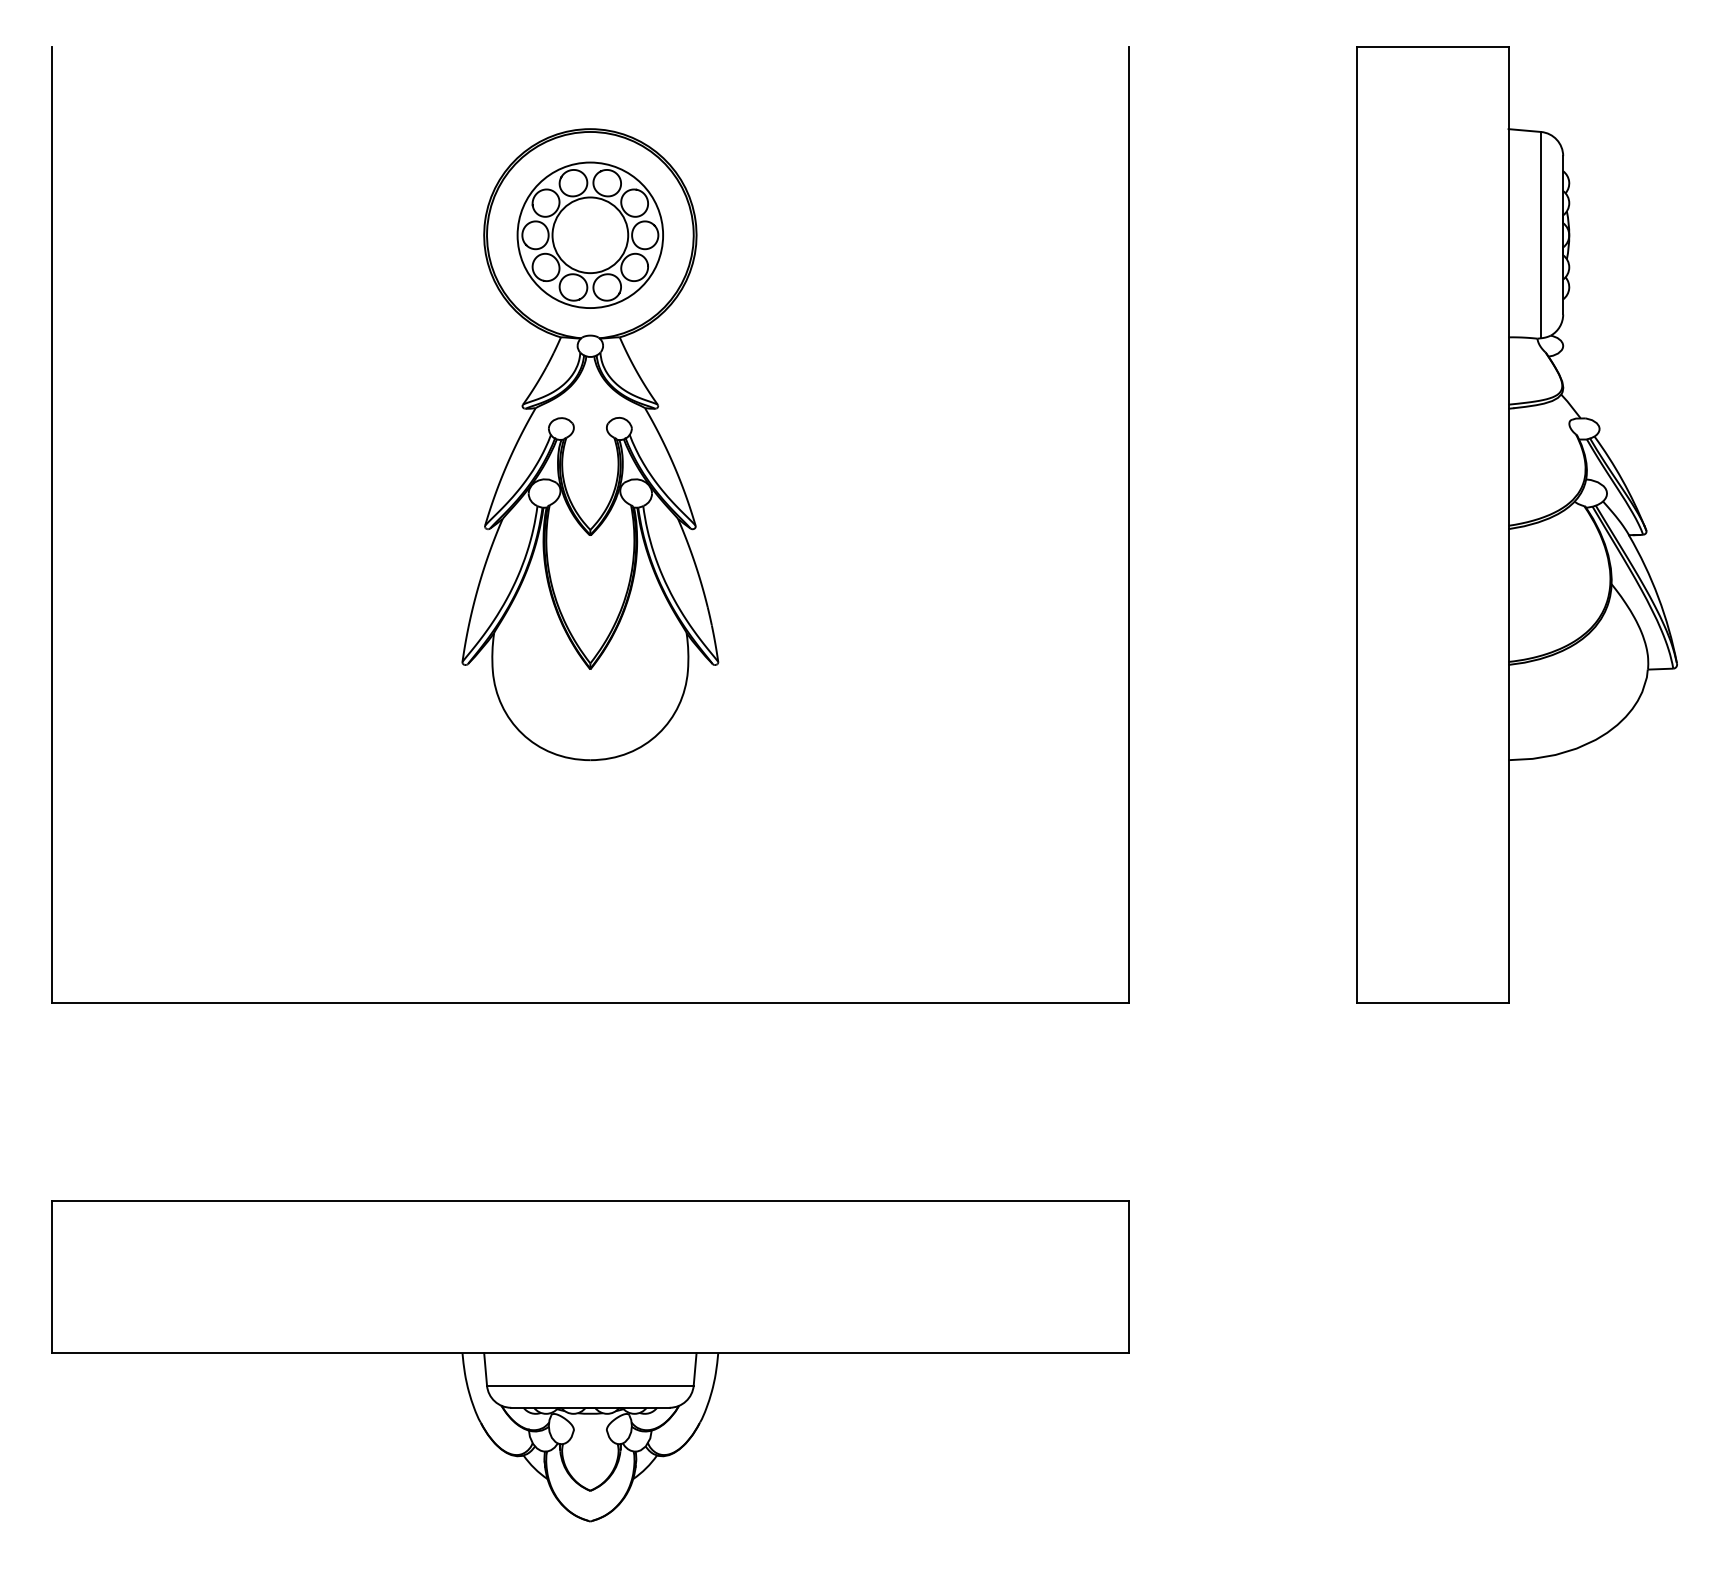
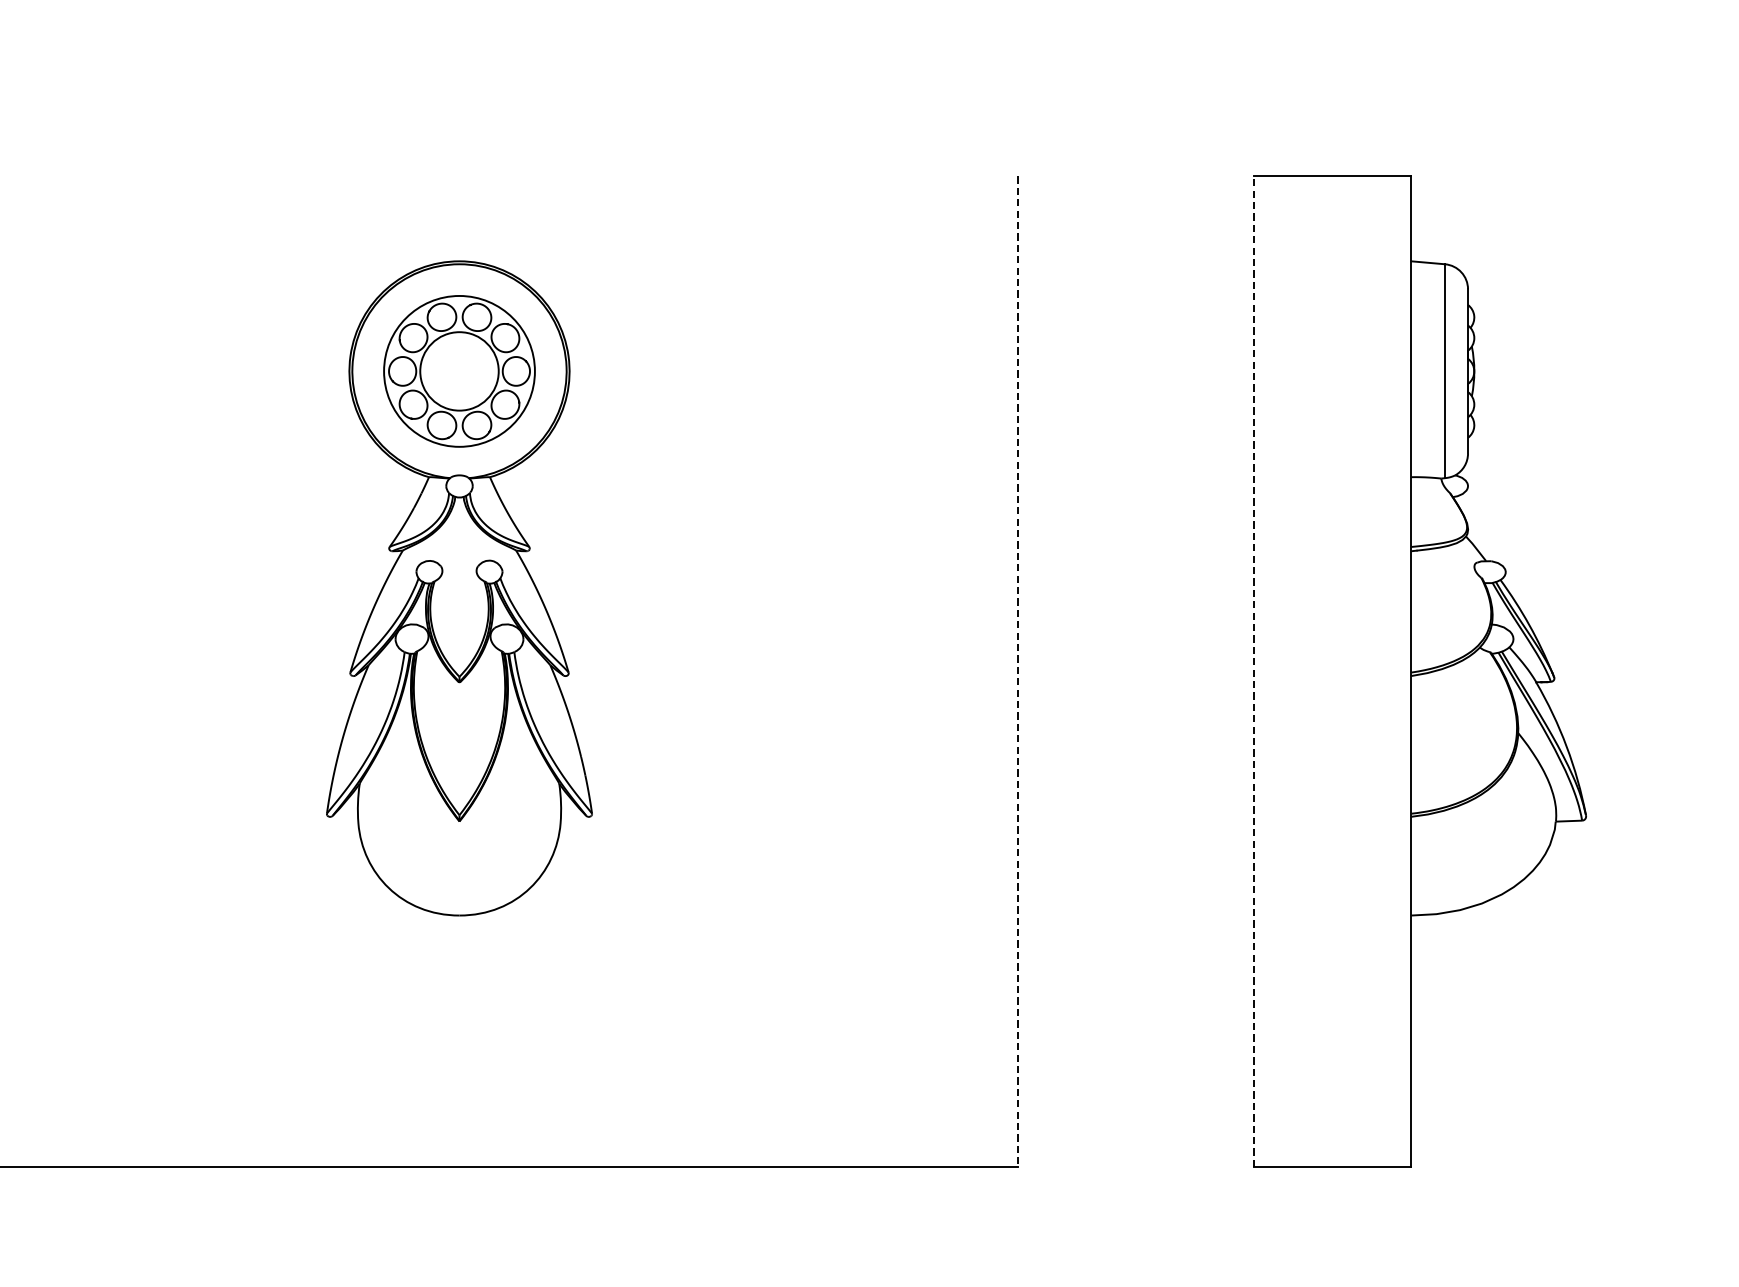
line: (1128, 525) -> (1017, 672), solid -> dashed
line: (1356, 525) -> (1253, 672), solid -> dashed

